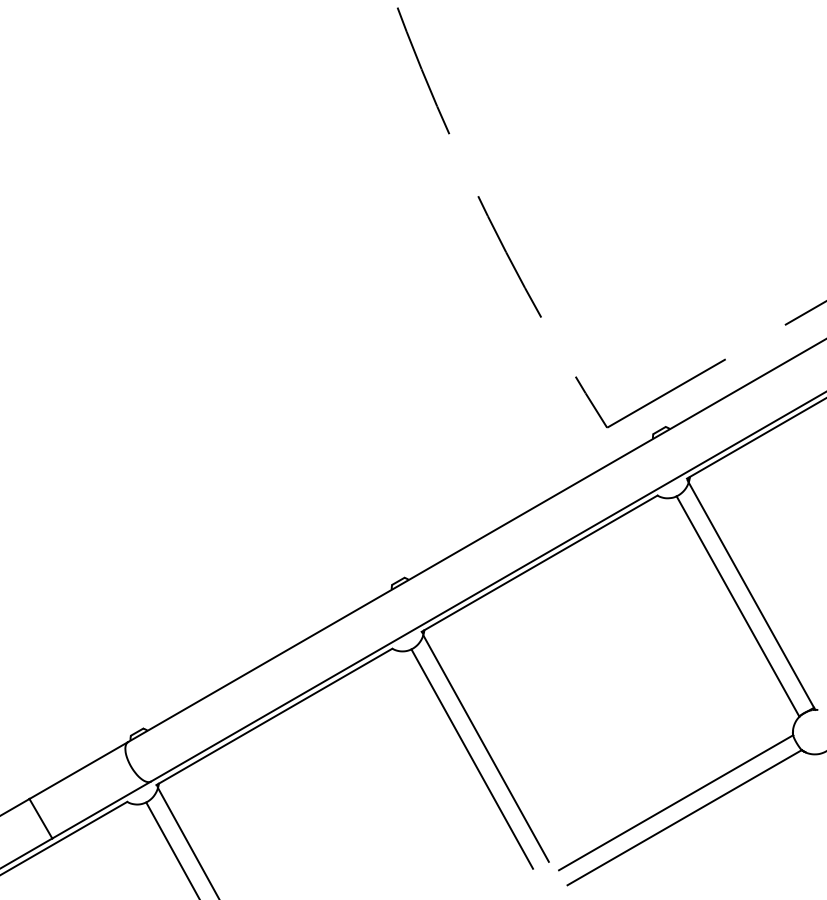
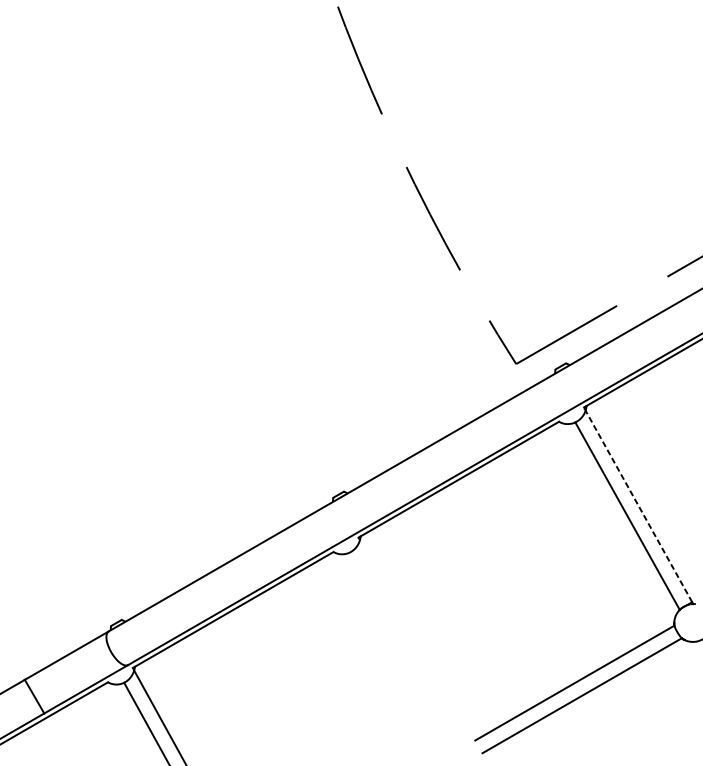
line: (751, 595) -> (639, 506), solid -> dashed
line: (485, 748) -> (412, 636), removed
line: (472, 758) -> (401, 645), removed

